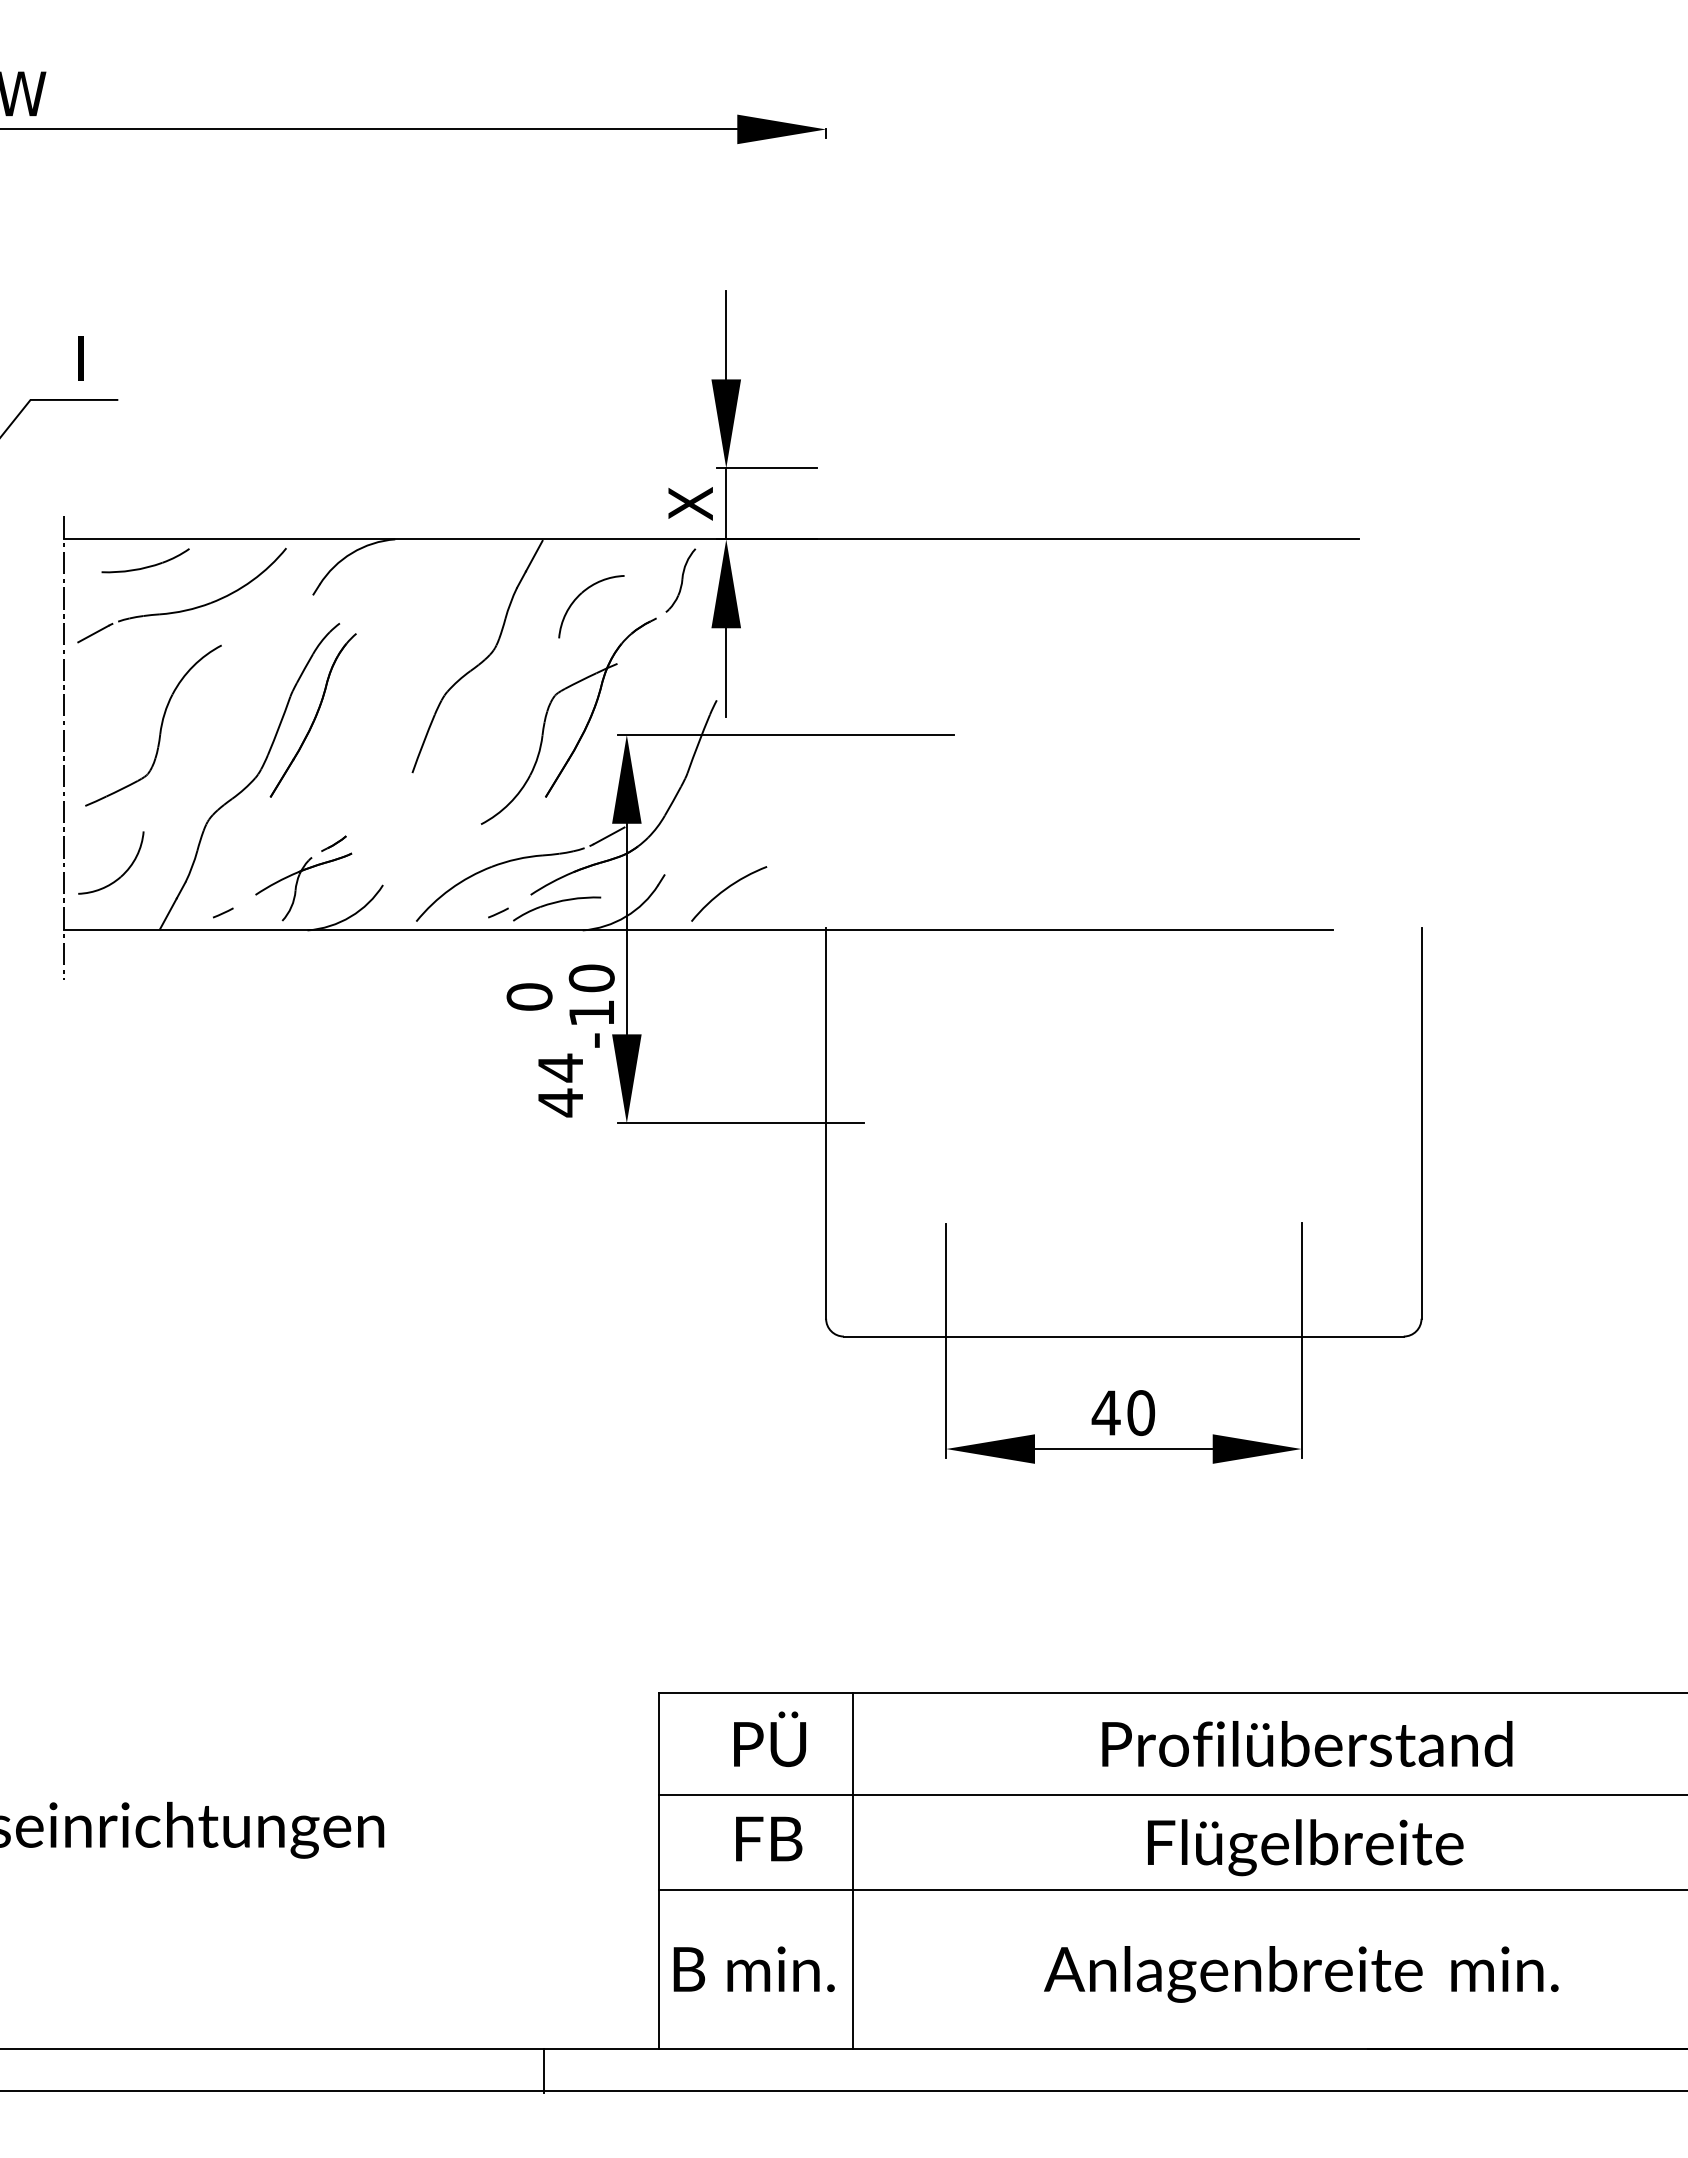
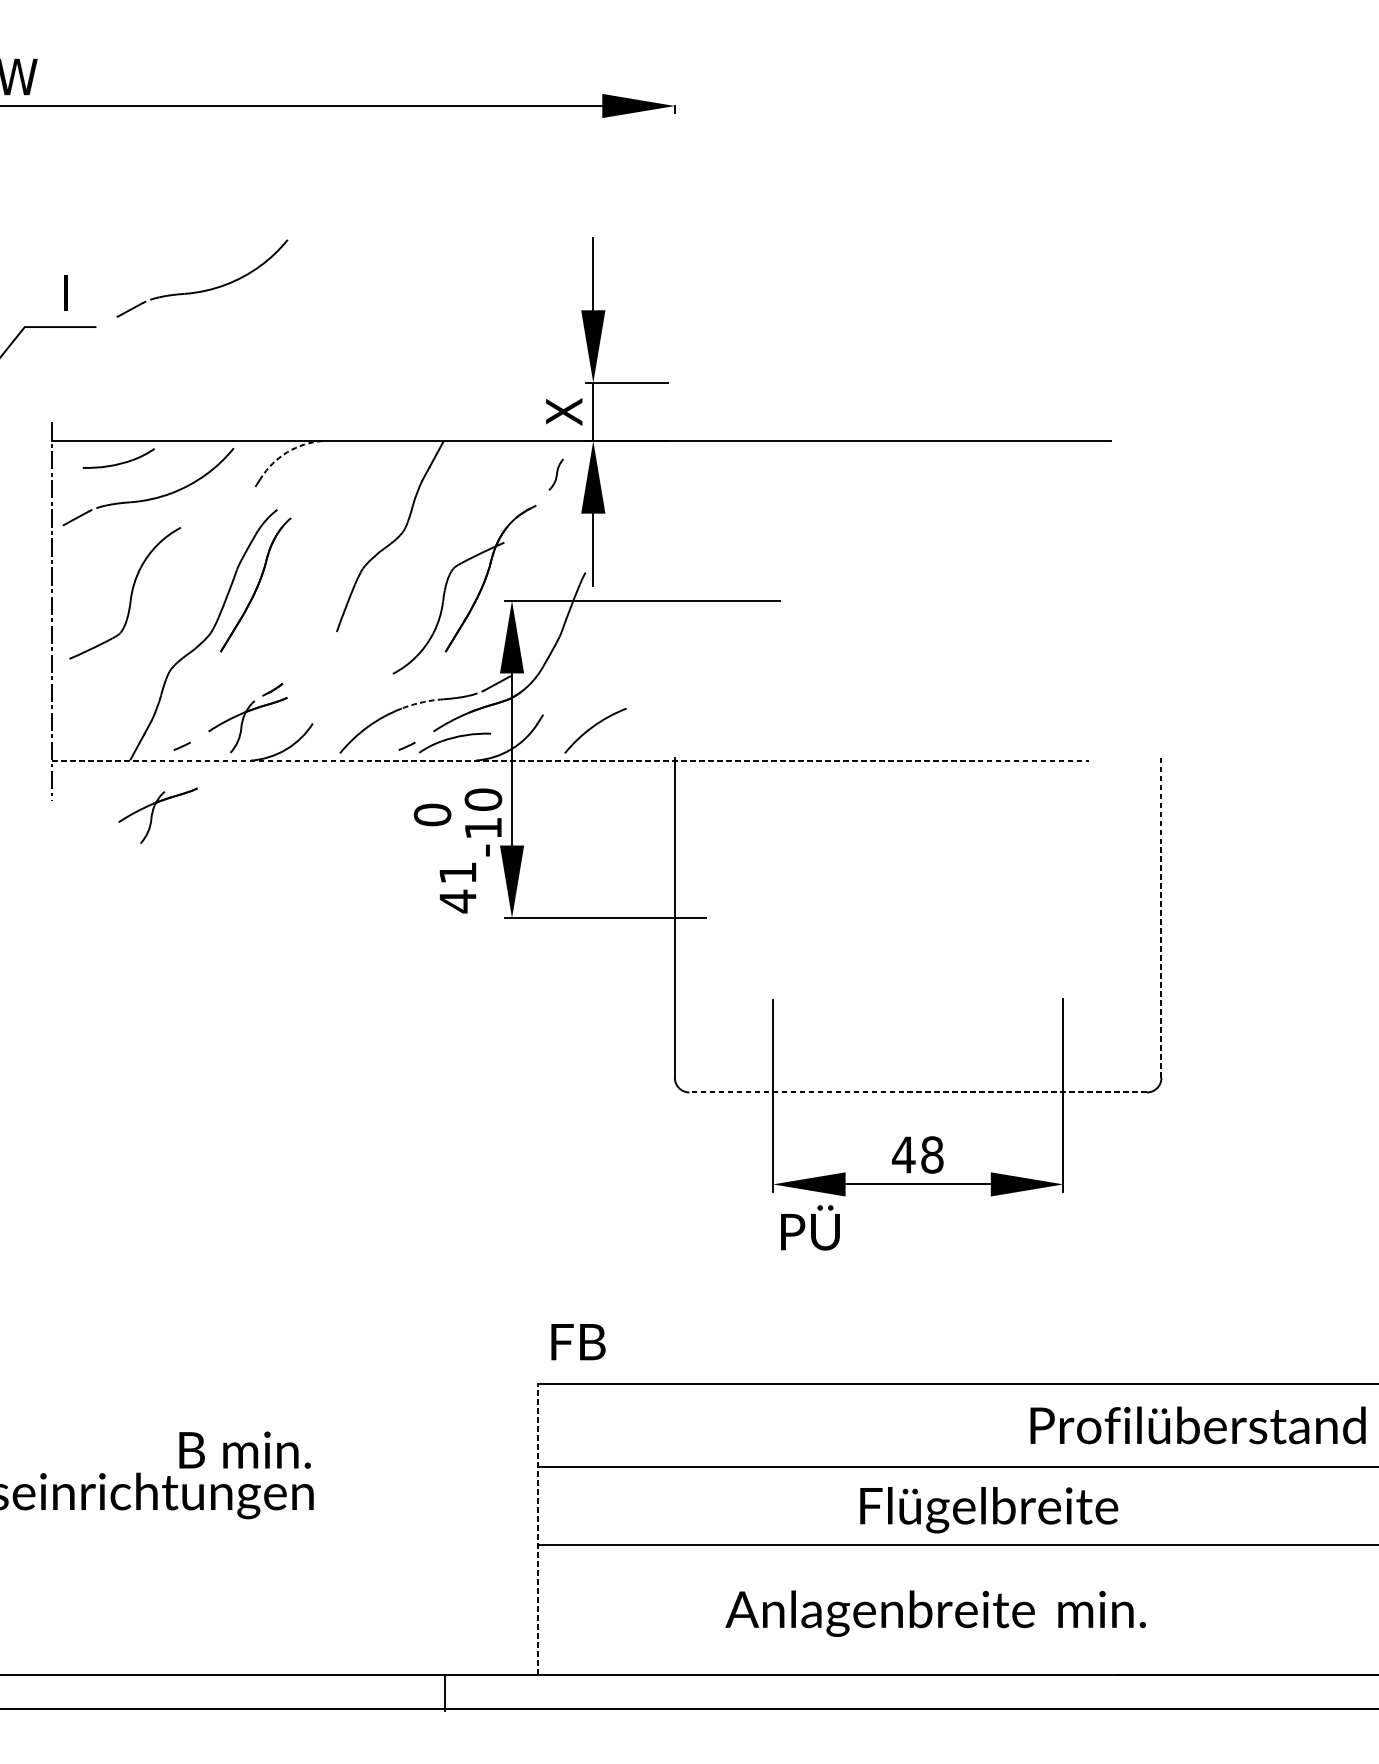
part: (250, 354) -> (204, 289), added
arc: (352, 553) -> (287, 452), solid -> dashed
part: (680, 580) -> (555, 474), size x0.6
part: (580, 595) -> (474, 486), removed
arc: (516, 859) -> (421, 702), solid -> dashed
part: (120, 875) -> (98, 715), removed
line: (698, 930) -> (570, 760), solid -> dashed
part: (187, 996) -> (153, 814), added
text: (560, 1067) -> (457, 872), 44 -> 41
line: (1421, 1123) -> (1161, 918), solid -> dashed
line: (1123, 1336) -> (917, 1092), solid -> dashed
text: (1141, 1412) -> (932, 1154), 40 -> 48
text: (769, 1738) -> (810, 1227), moved
text: (1307, 1743) -> (1198, 1425), moved
text: (769, 1838) -> (578, 1341), moved
text: (1305, 1847) -> (989, 1510), moved
line: (853, 1870) -> (697, 1528), removed
line: (659, 1871) -> (538, 1529), solid -> dashed
text: (753, 1968) -> (244, 1449), moved
text: (1301, 1974) -> (935, 1613), moved

